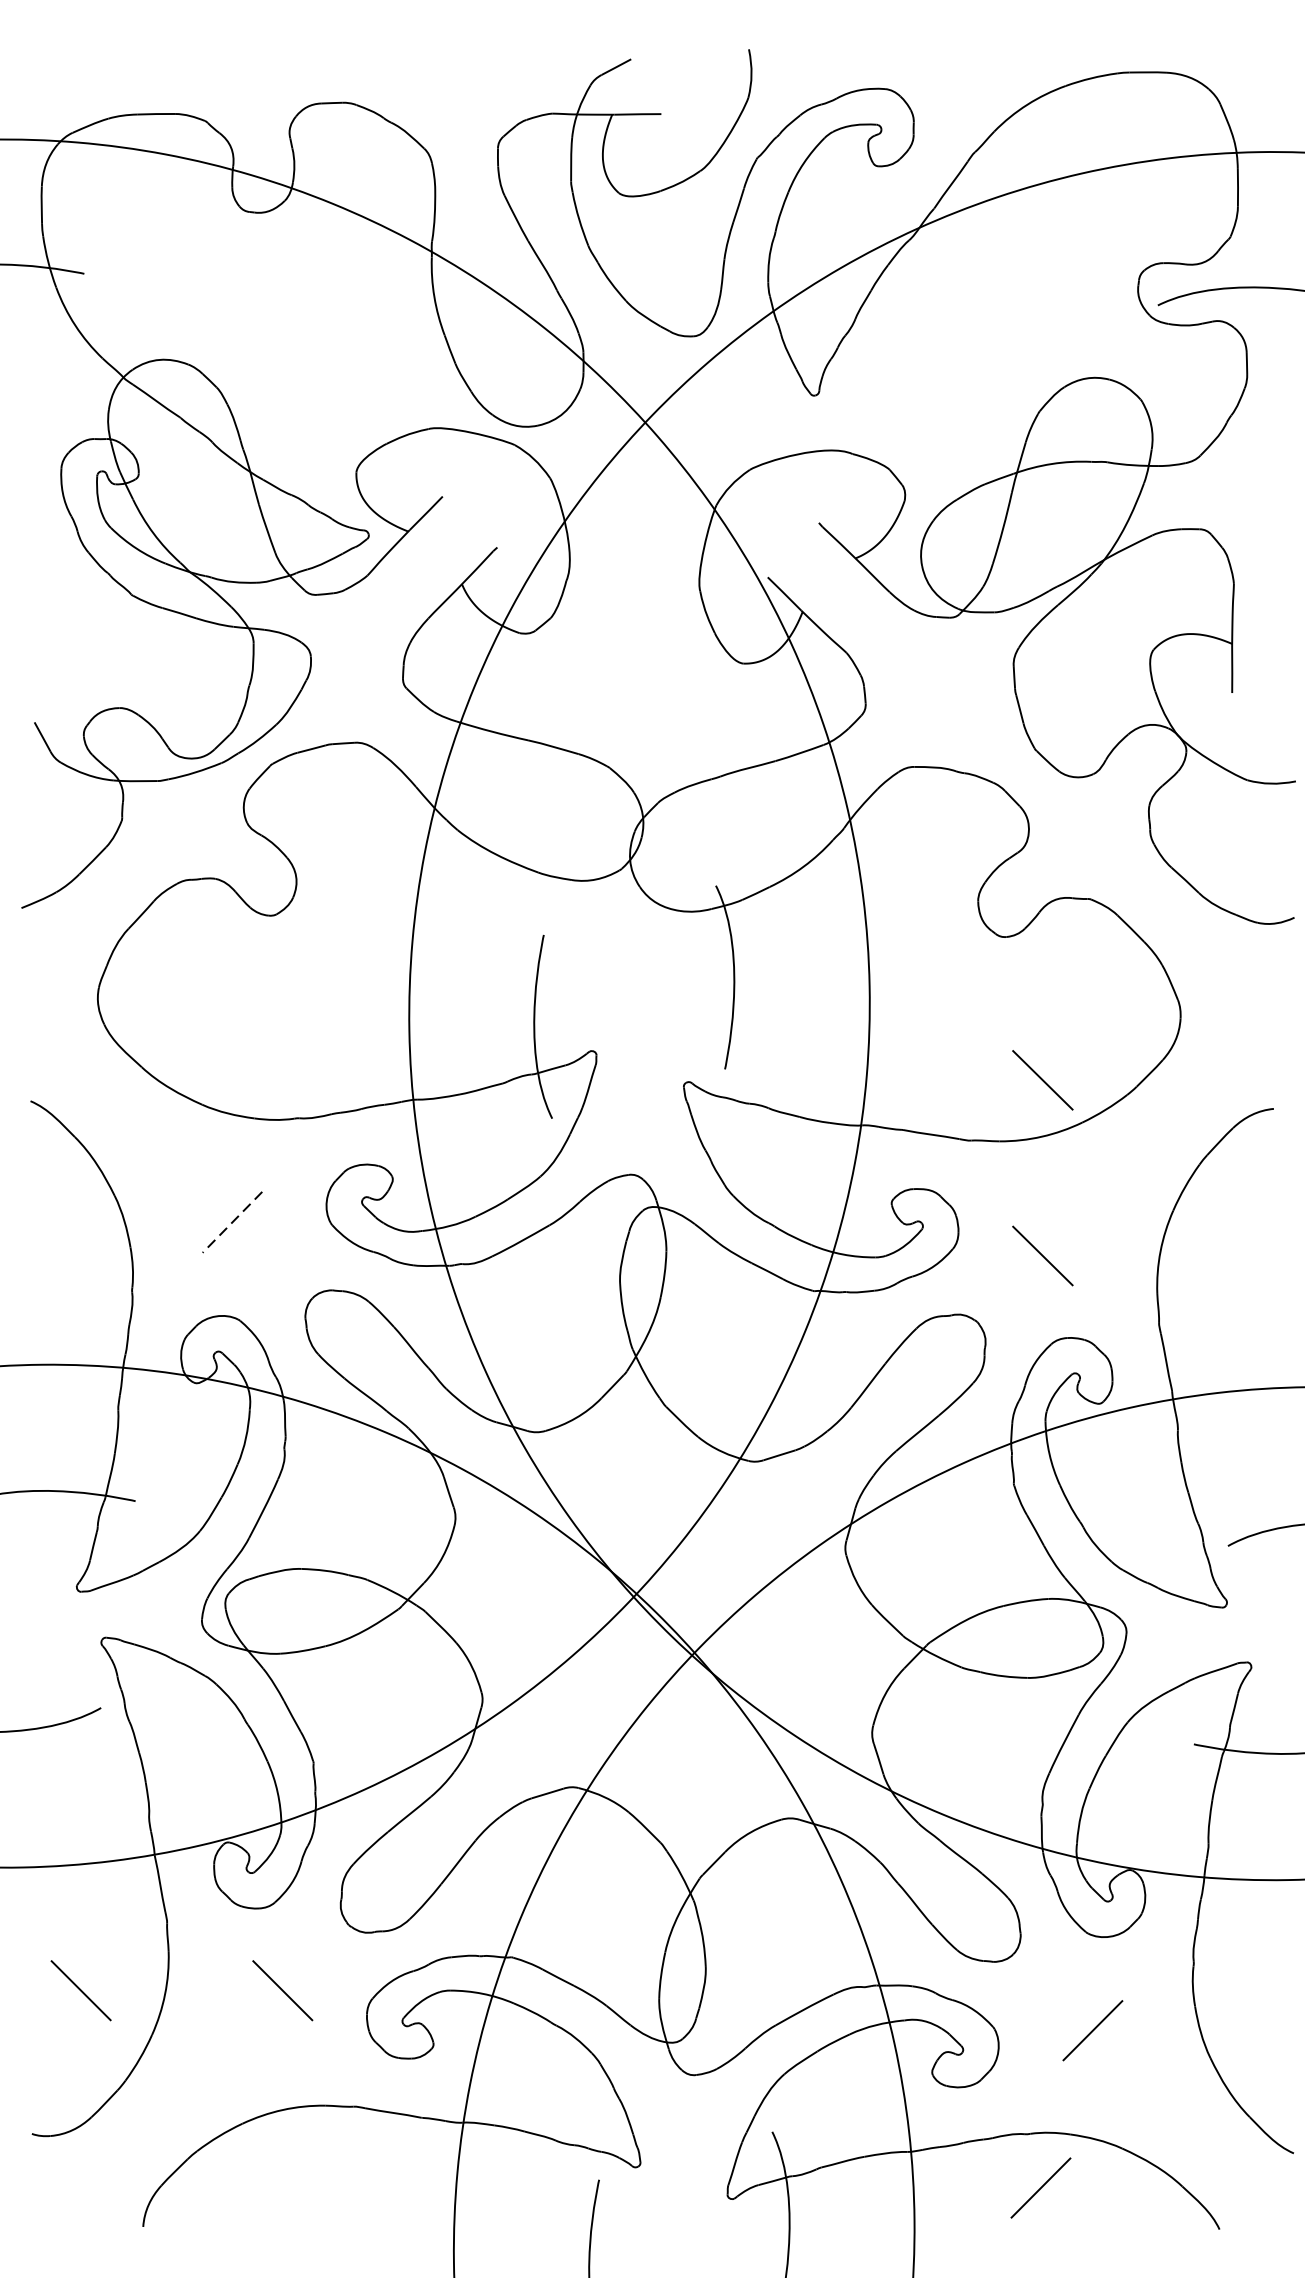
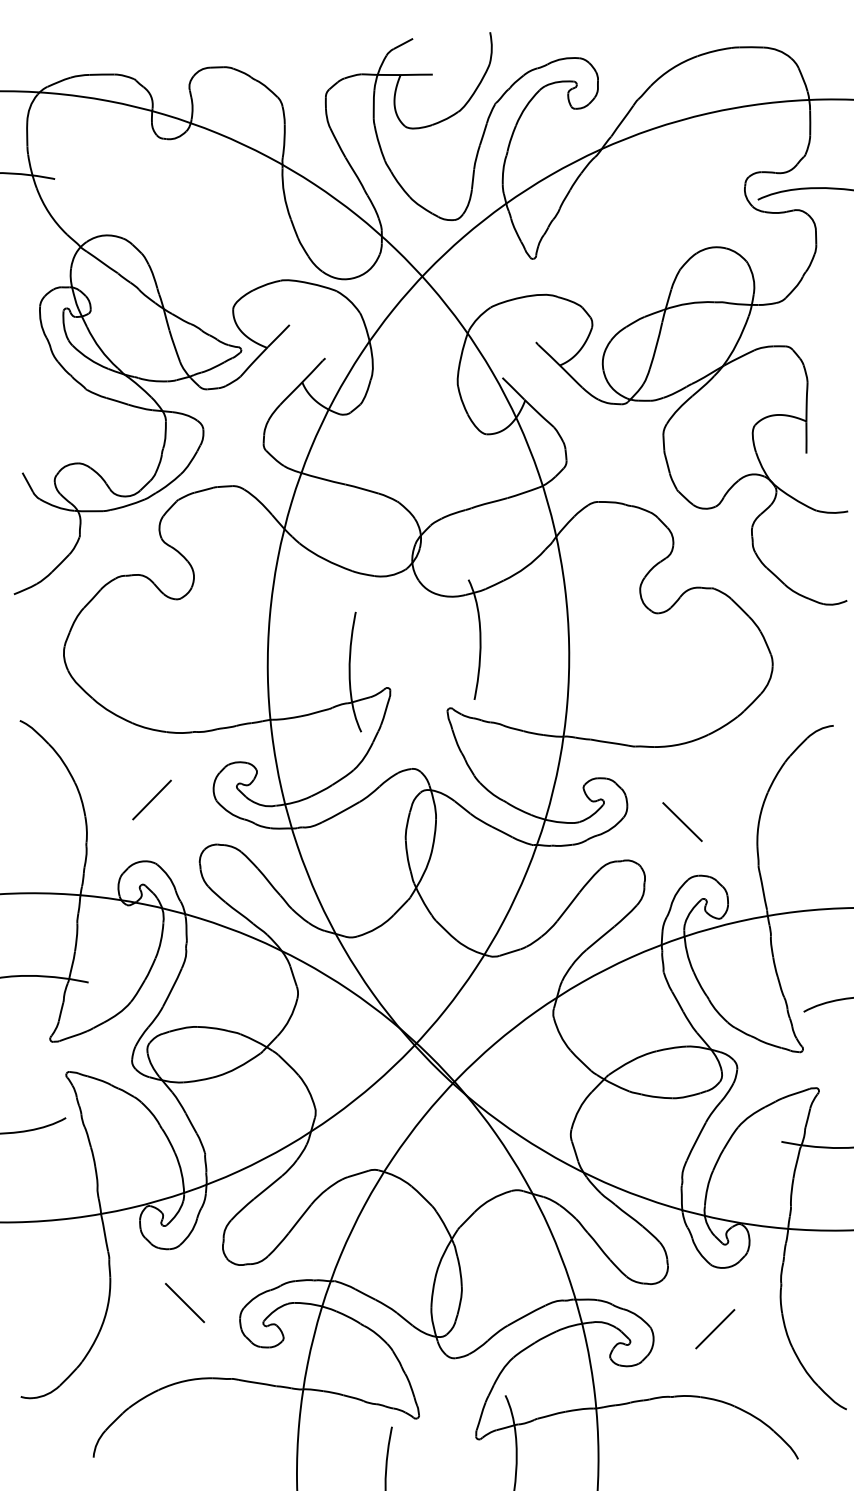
line: (1042, 1080) -> (682, 707), removed
line: (233, 1223) -> (152, 800), dashed -> solid
line: (80, 1989) -> (52, 1302), removed
line: (1041, 2188) -> (681, 1432), removed

